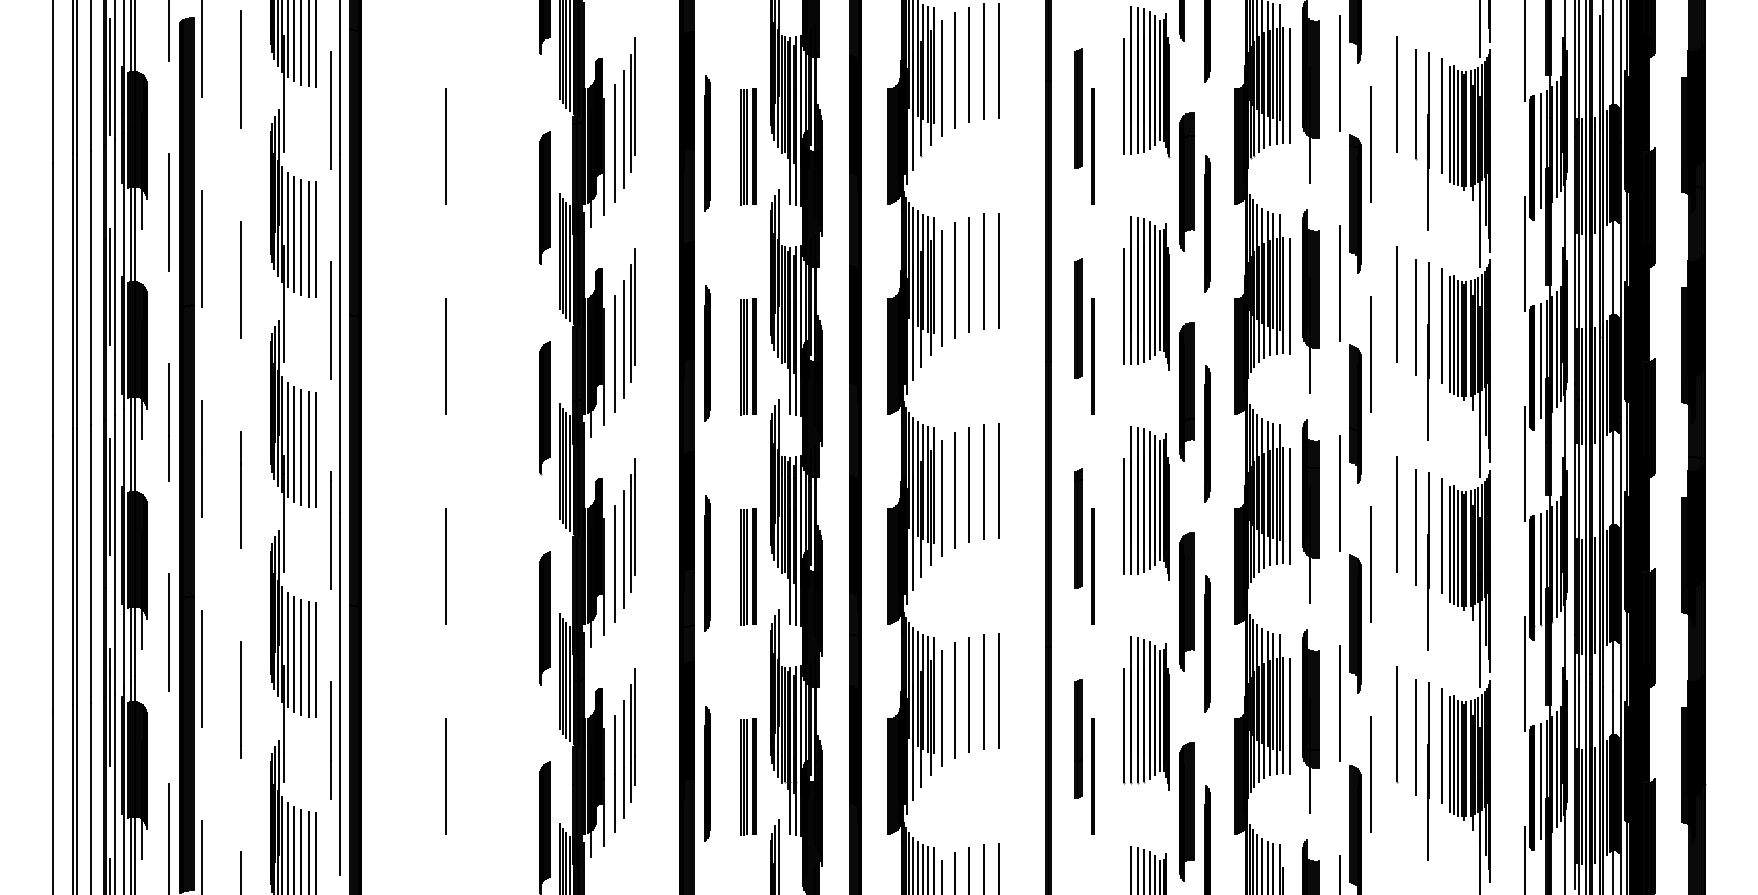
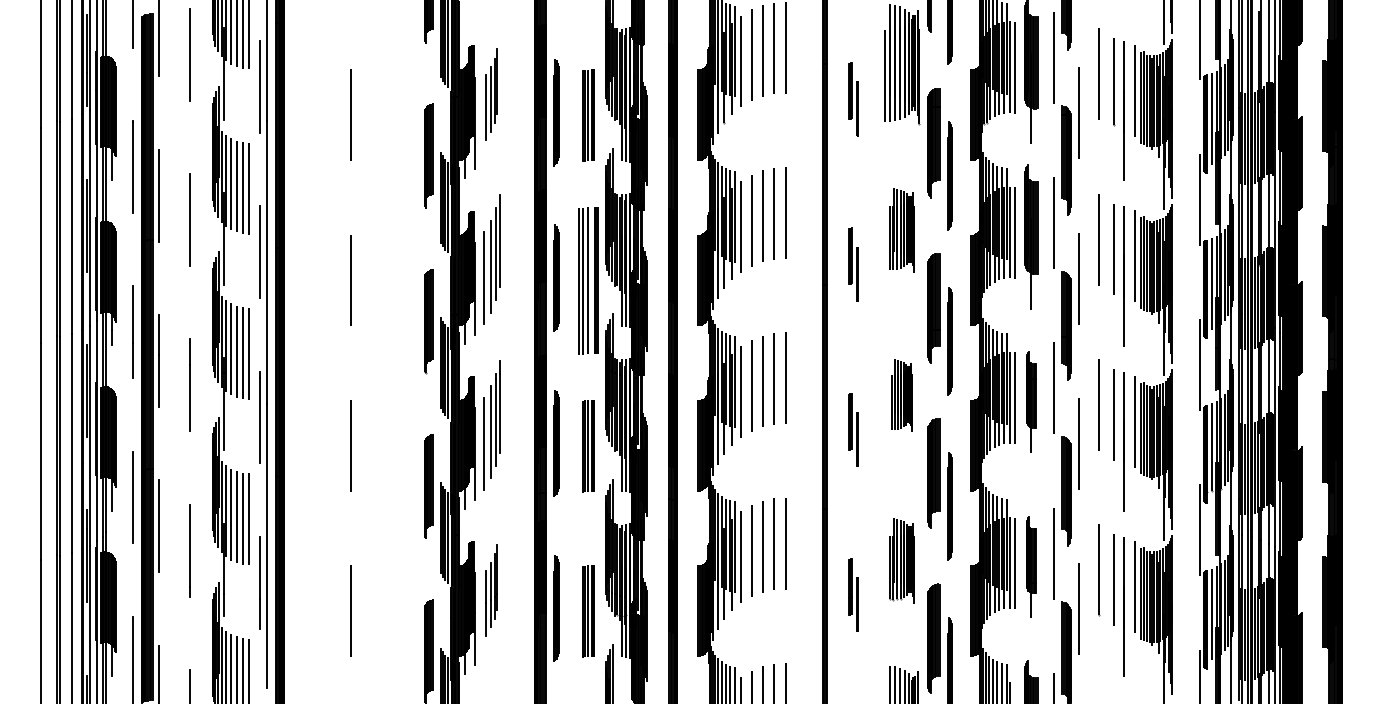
part: (624, 120) -> (491, 94), size x0.7
part: (1084, 126) -> (853, 99), size x0.6
part: (1145, 293) -> (901, 230), size x0.7
part: (1084, 336) -> (853, 264), size x0.6
part: (748, 356) -> (588, 280), size x1.6
part: (1145, 502) -> (901, 395), size x0.6
part: (1311, 511) -> (1031, 402), size x0.7
part: (1084, 545) -> (853, 429), size x0.6
part: (1145, 712) -> (901, 560), size x0.7
part: (1311, 721) -> (1031, 567), size x0.7
part: (624, 750) -> (491, 590), size x0.7
part: (1084, 756) -> (853, 595), size x0.6

